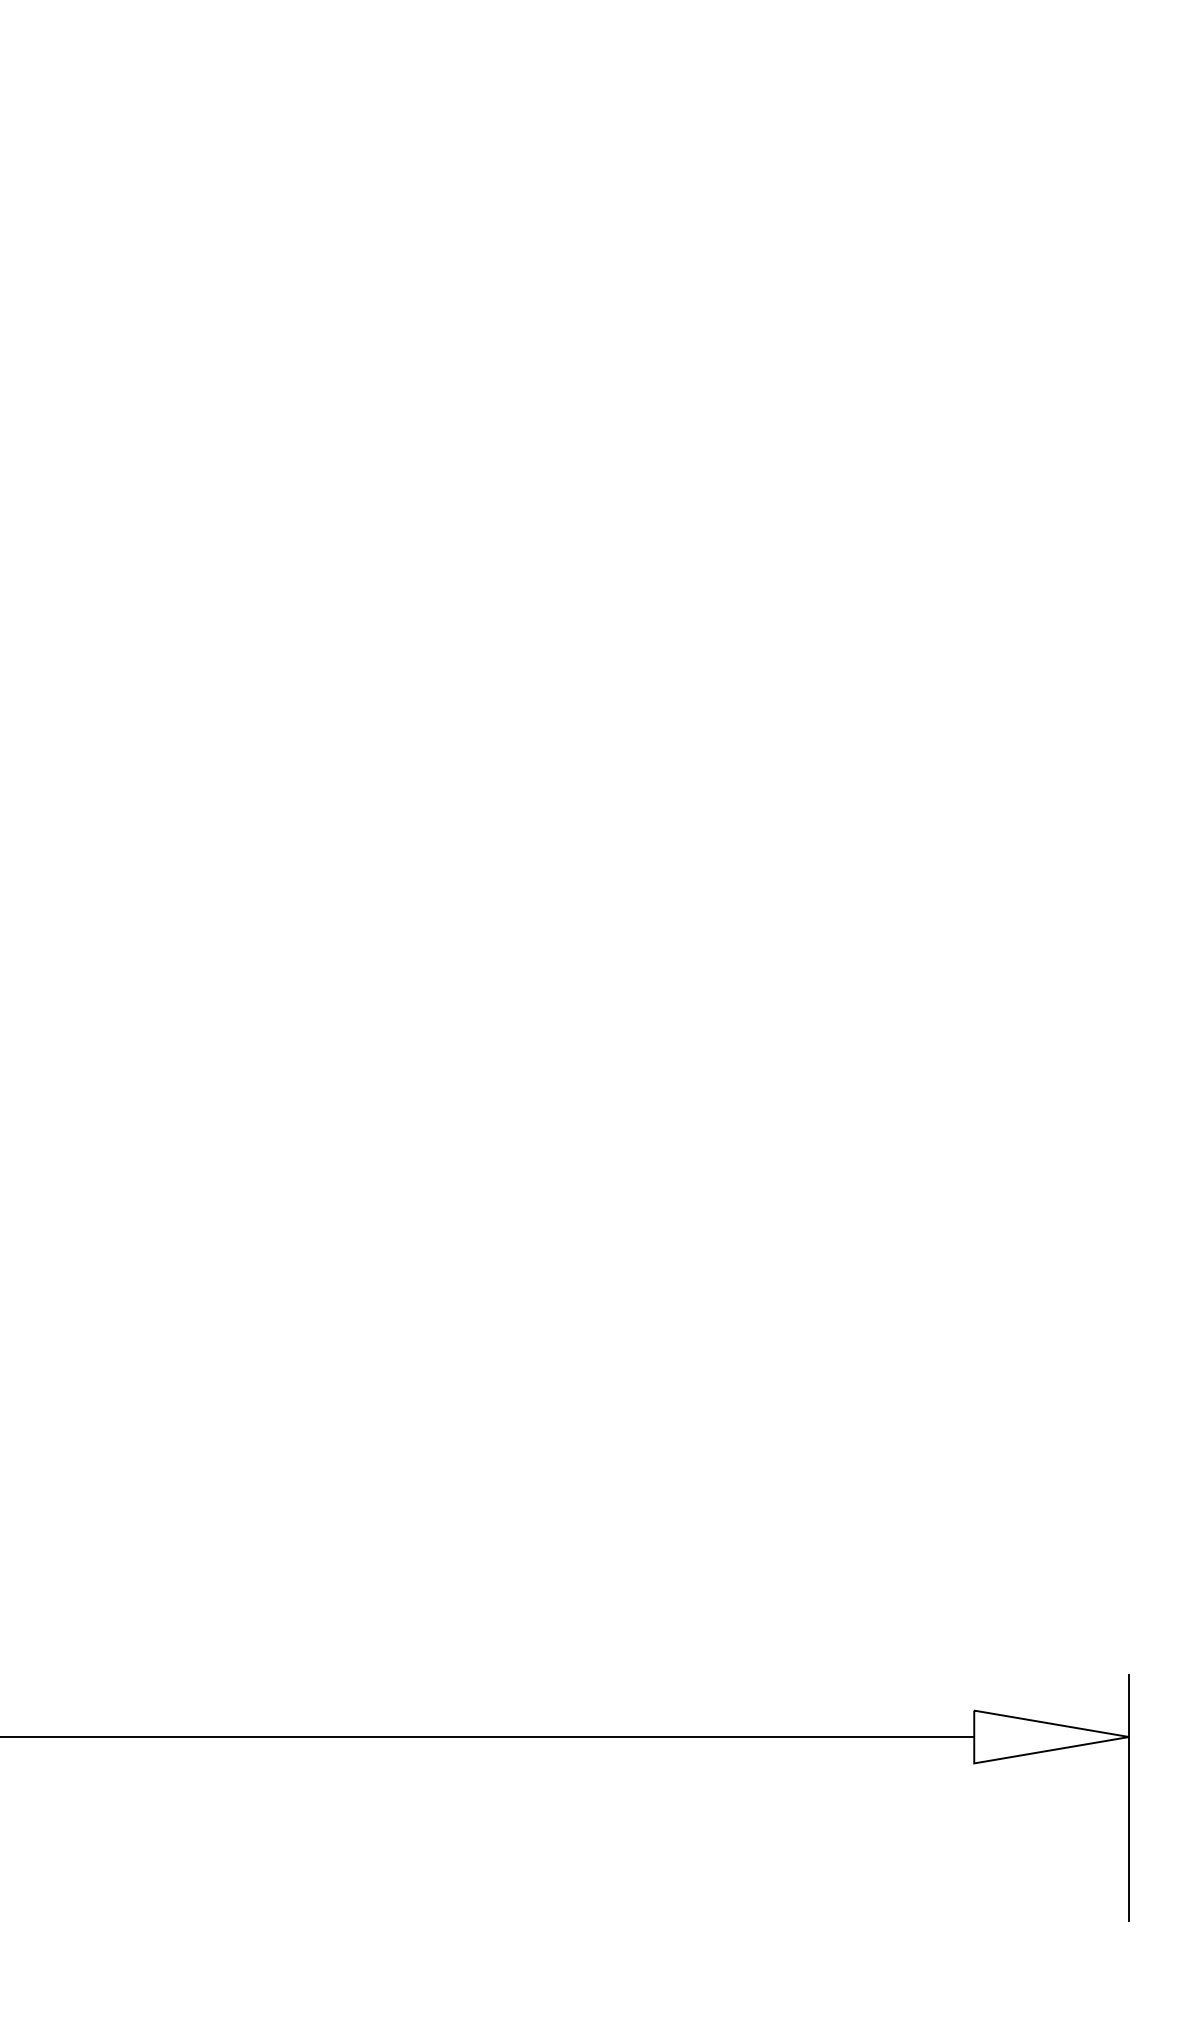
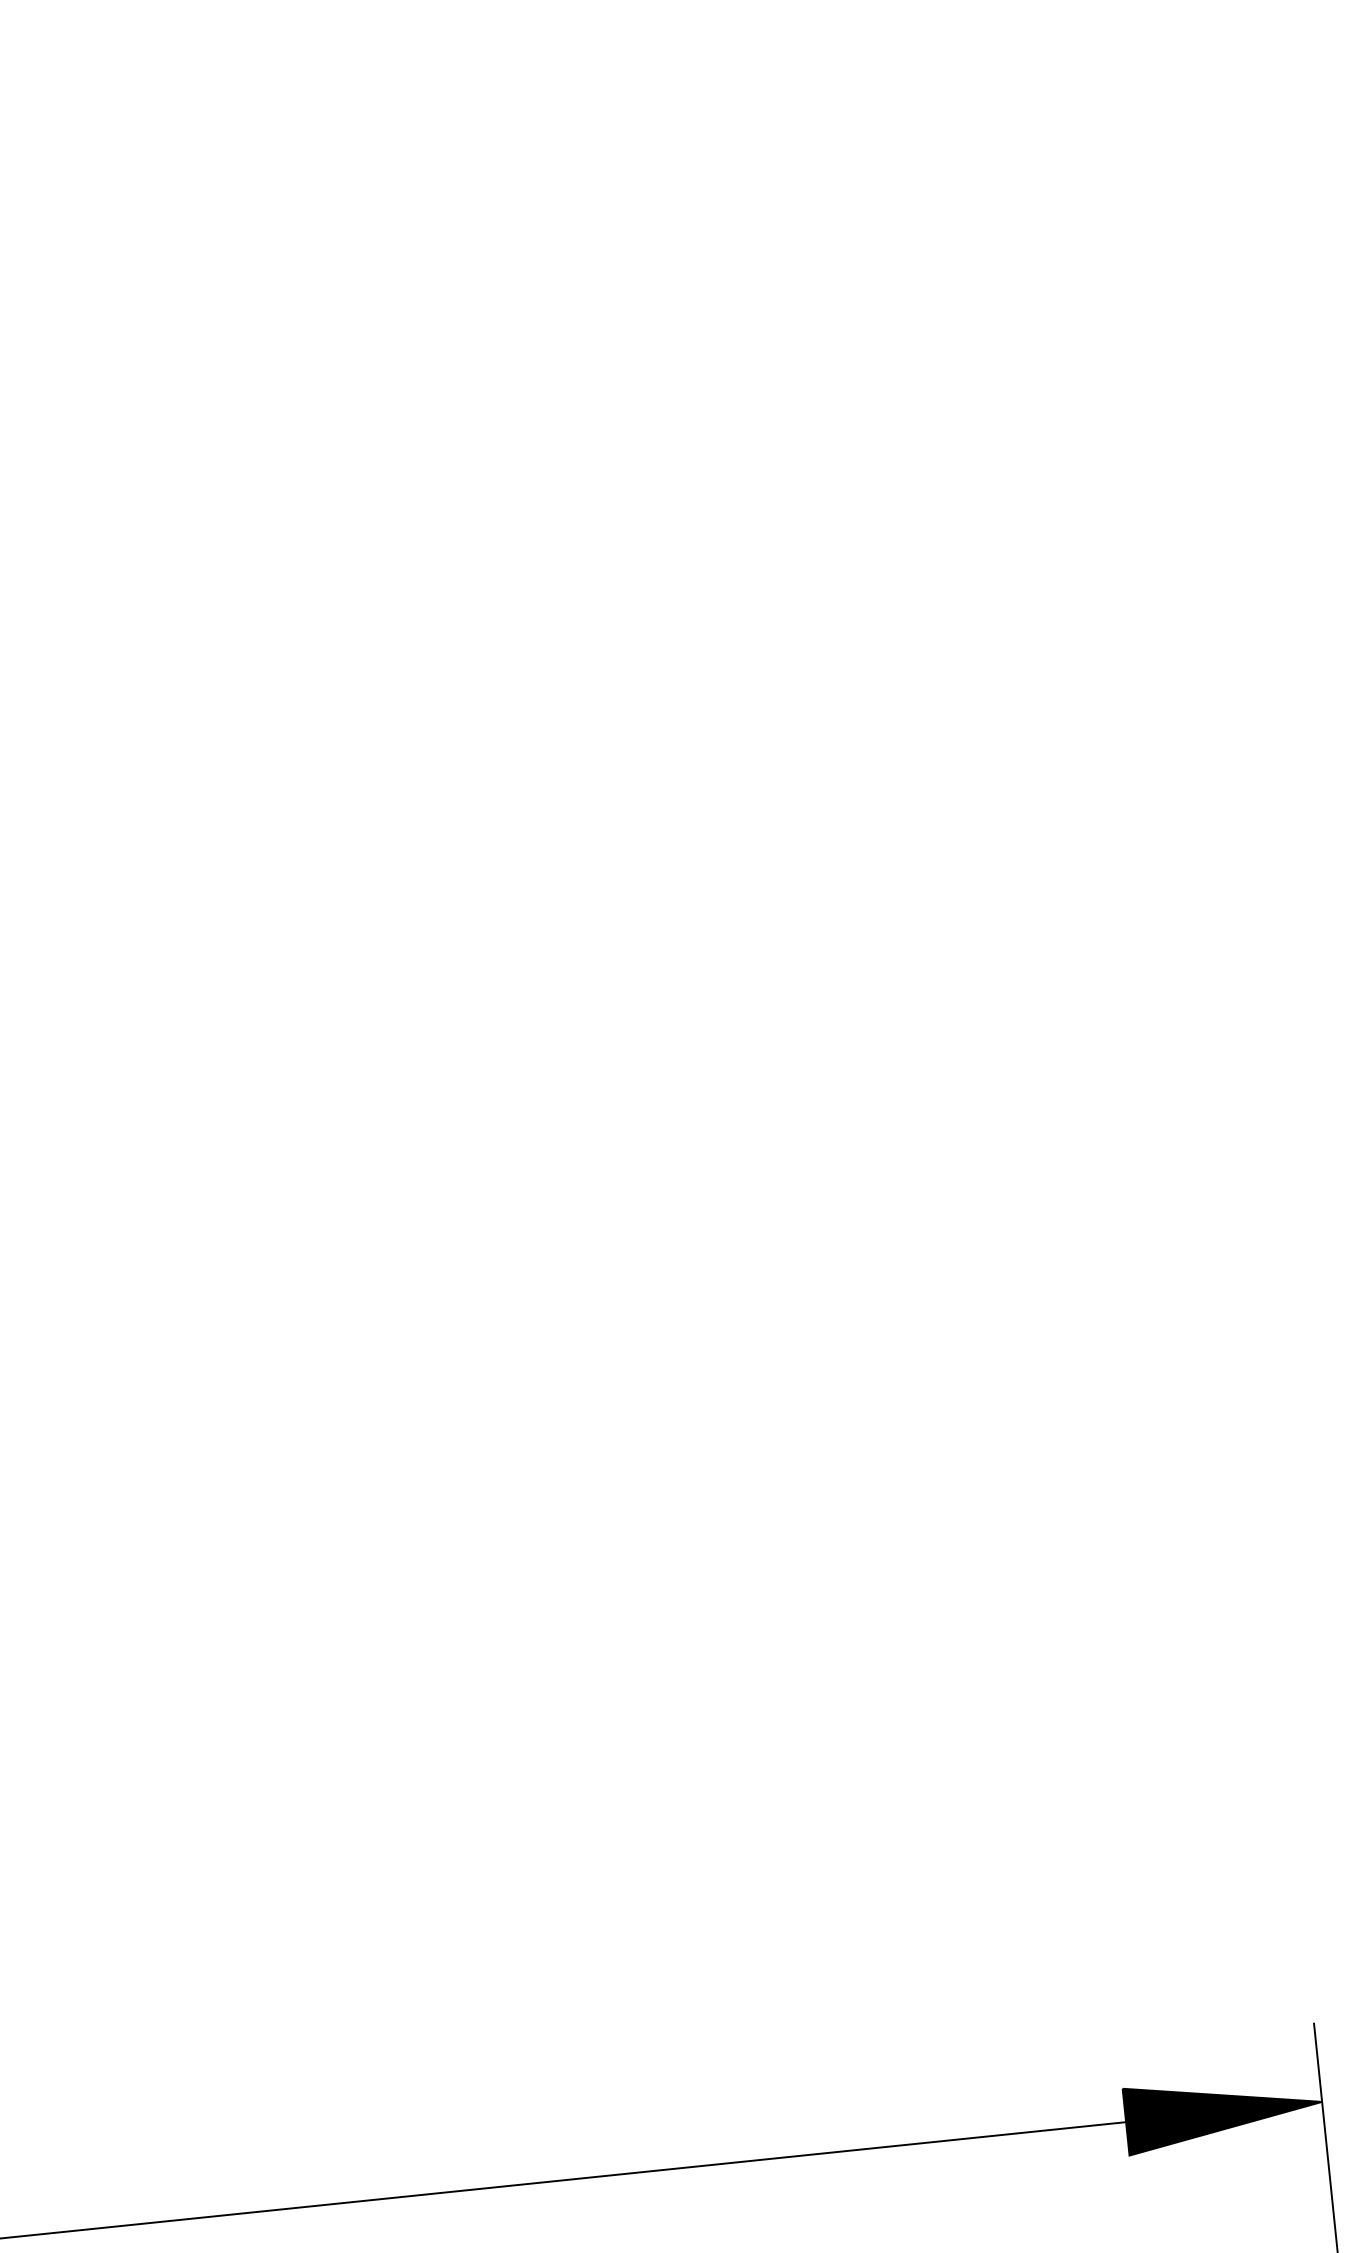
fill: (1051, 1736) -> (1223, 2111), added

